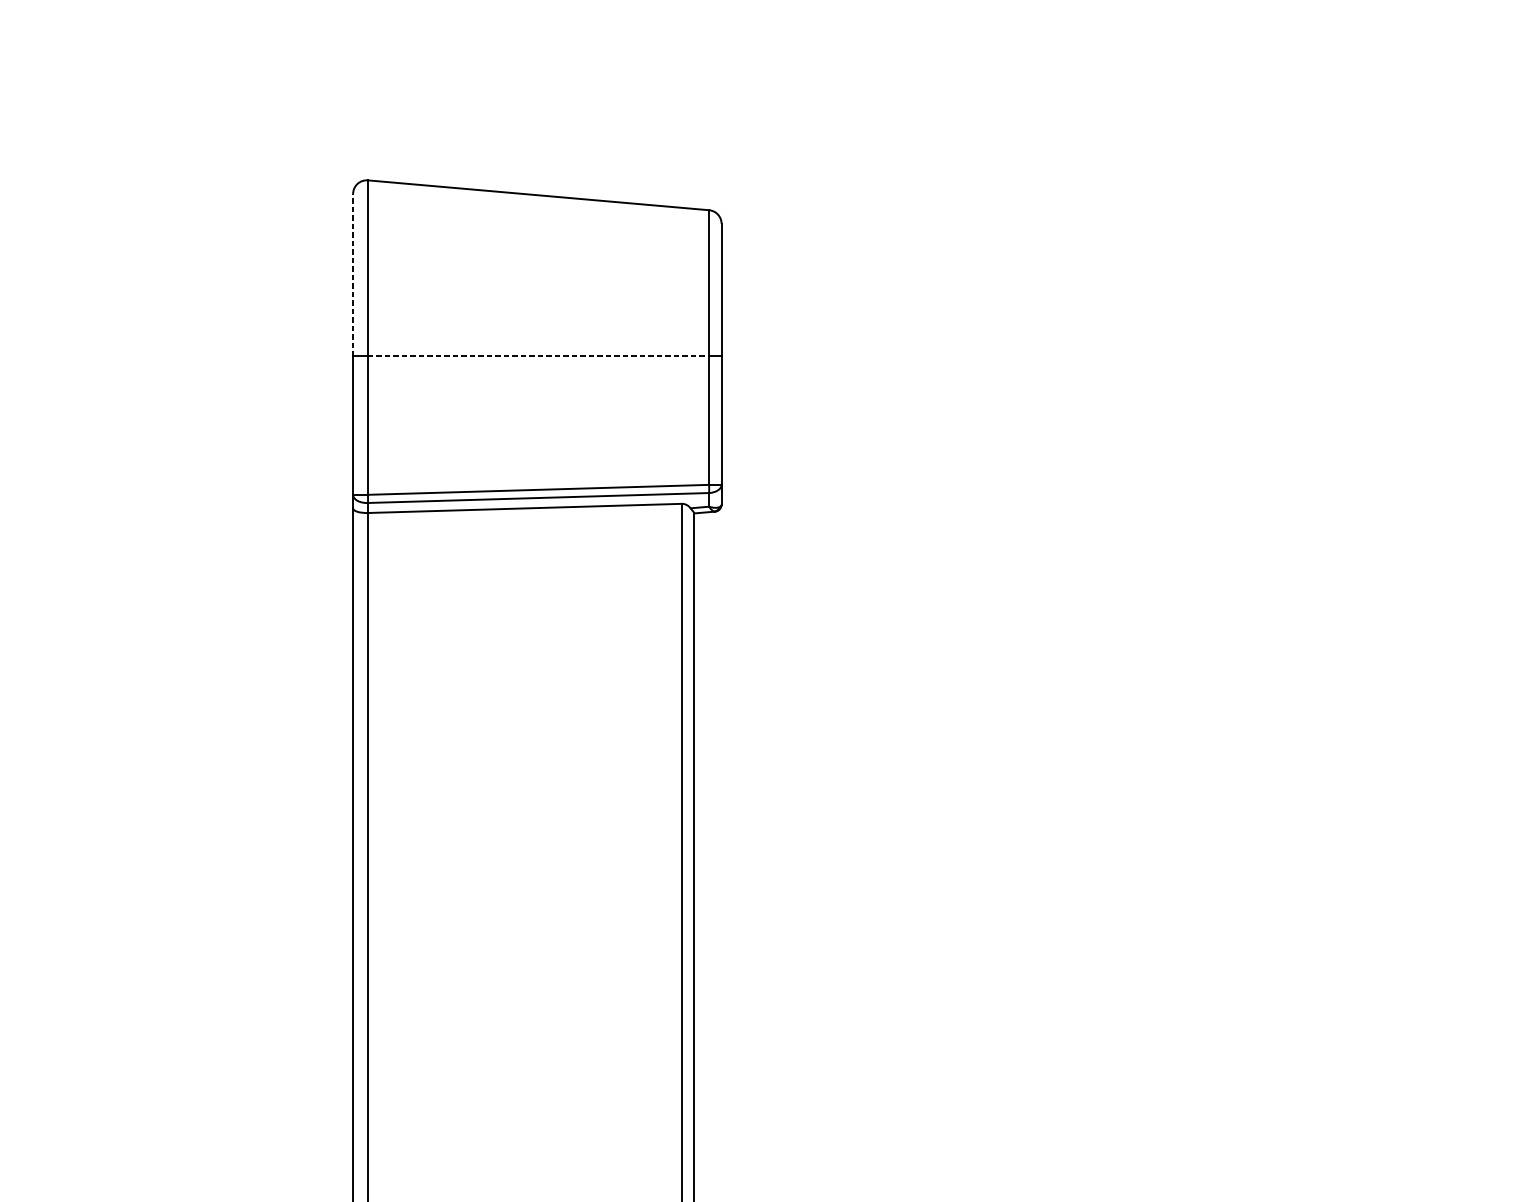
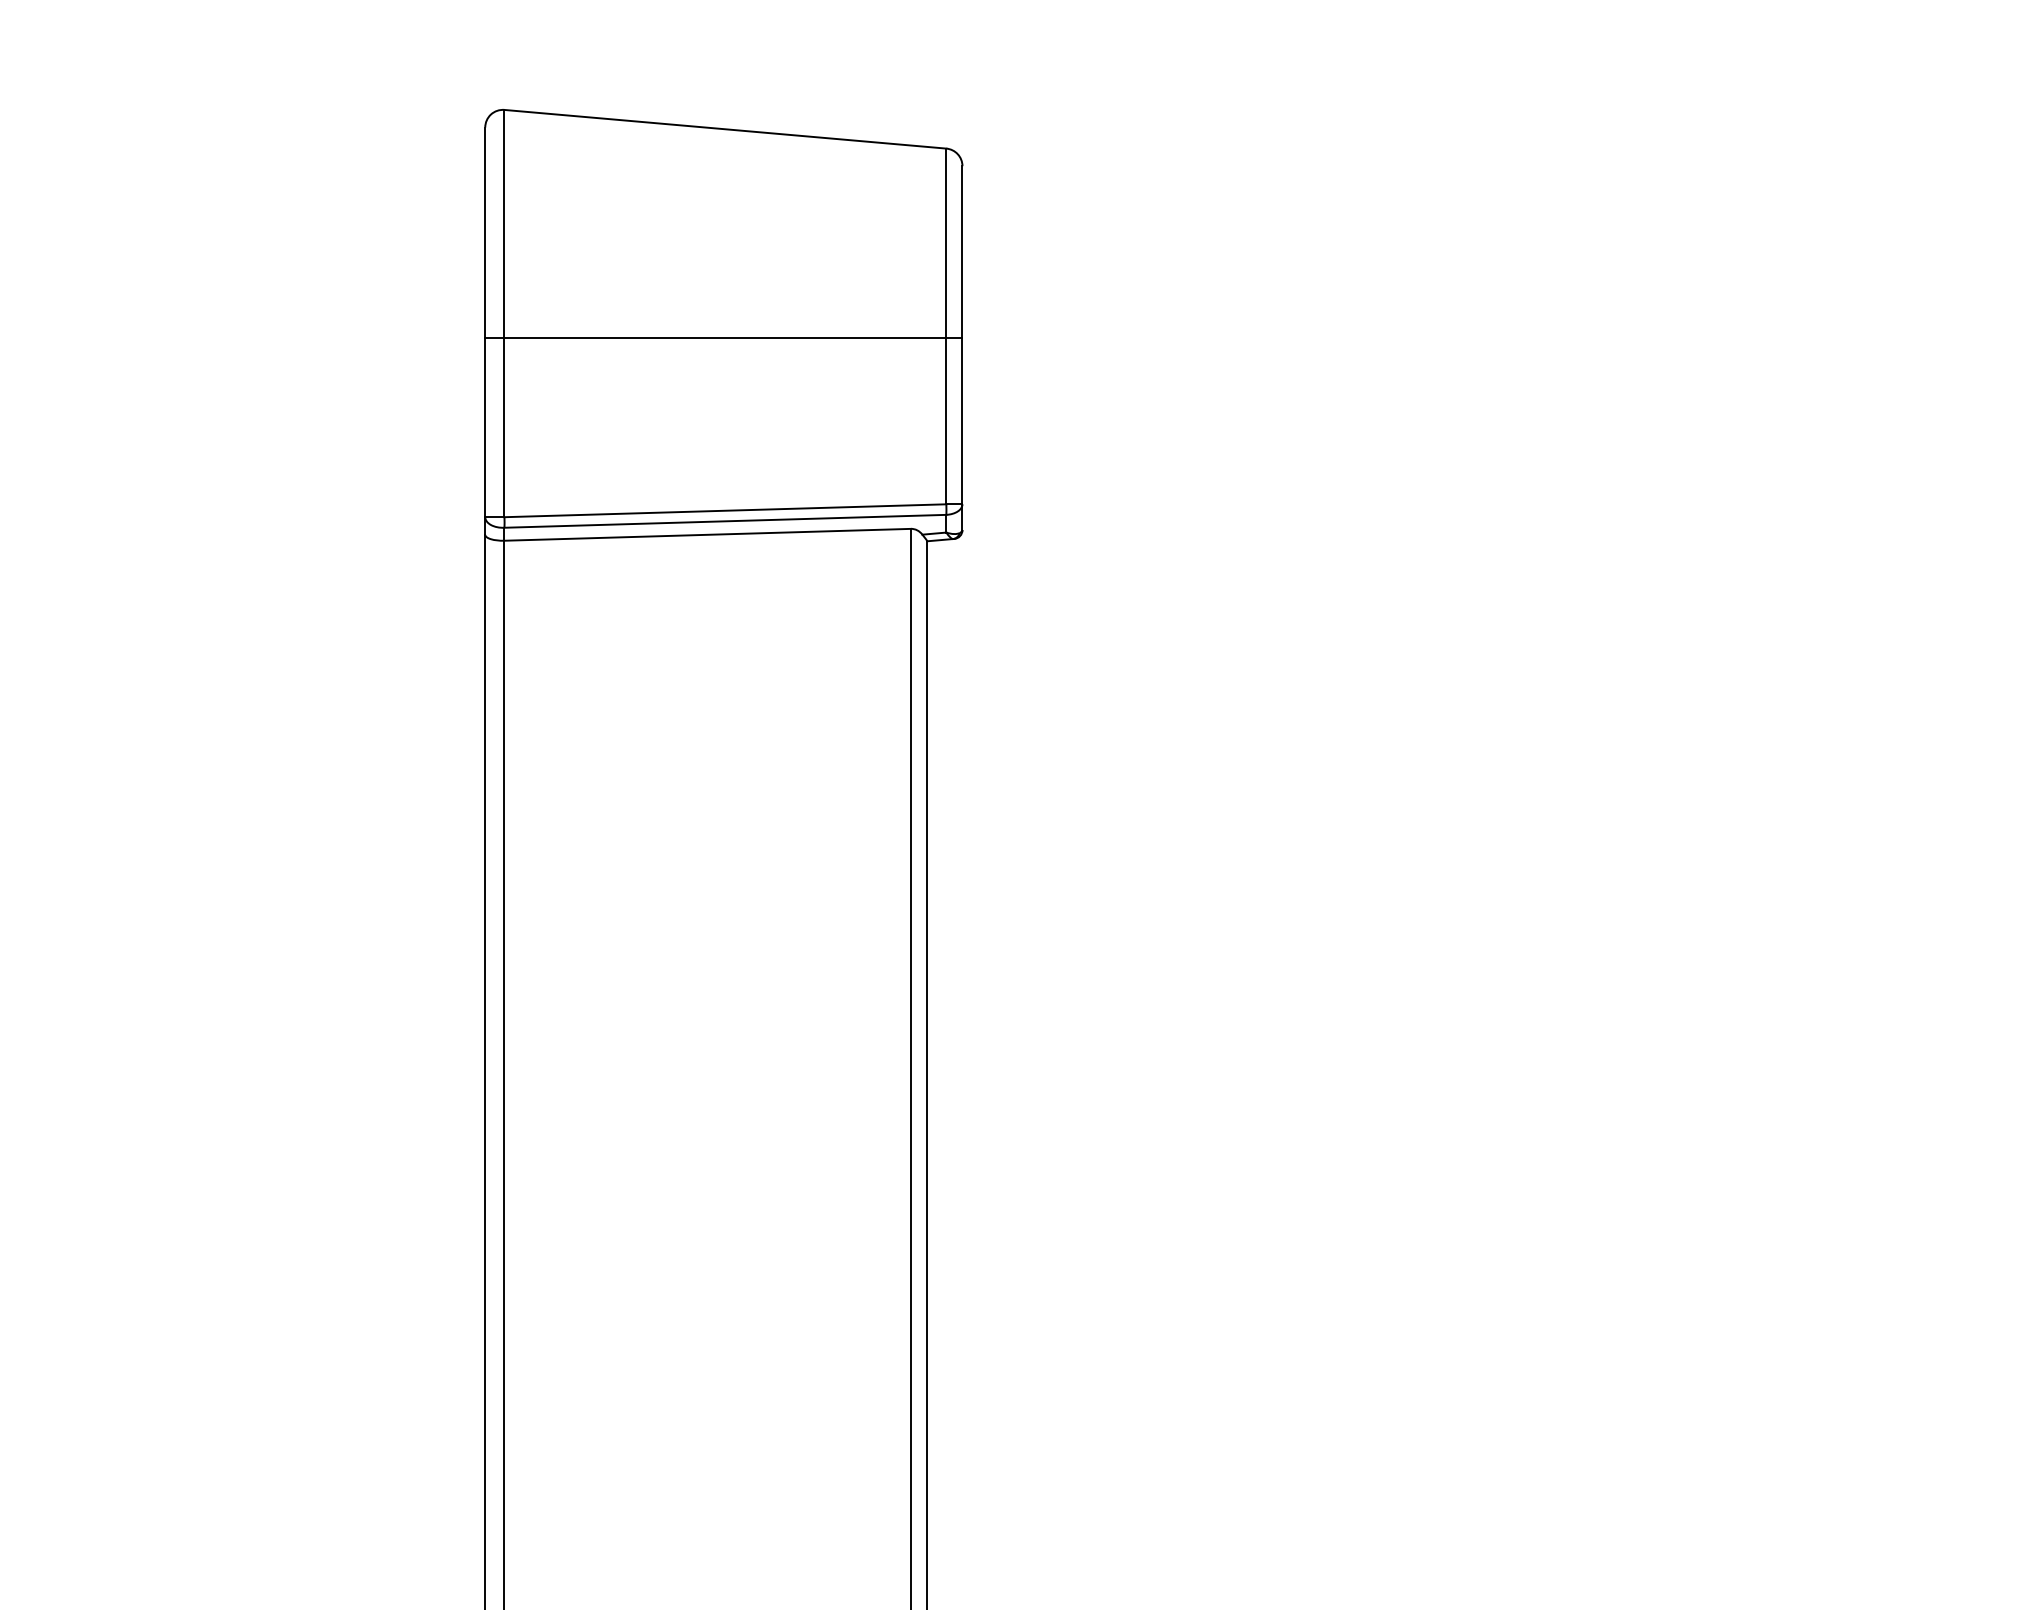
line: (353, 275) -> (485, 232), dashed -> solid
line: (538, 356) -> (725, 338), dashed -> solid

